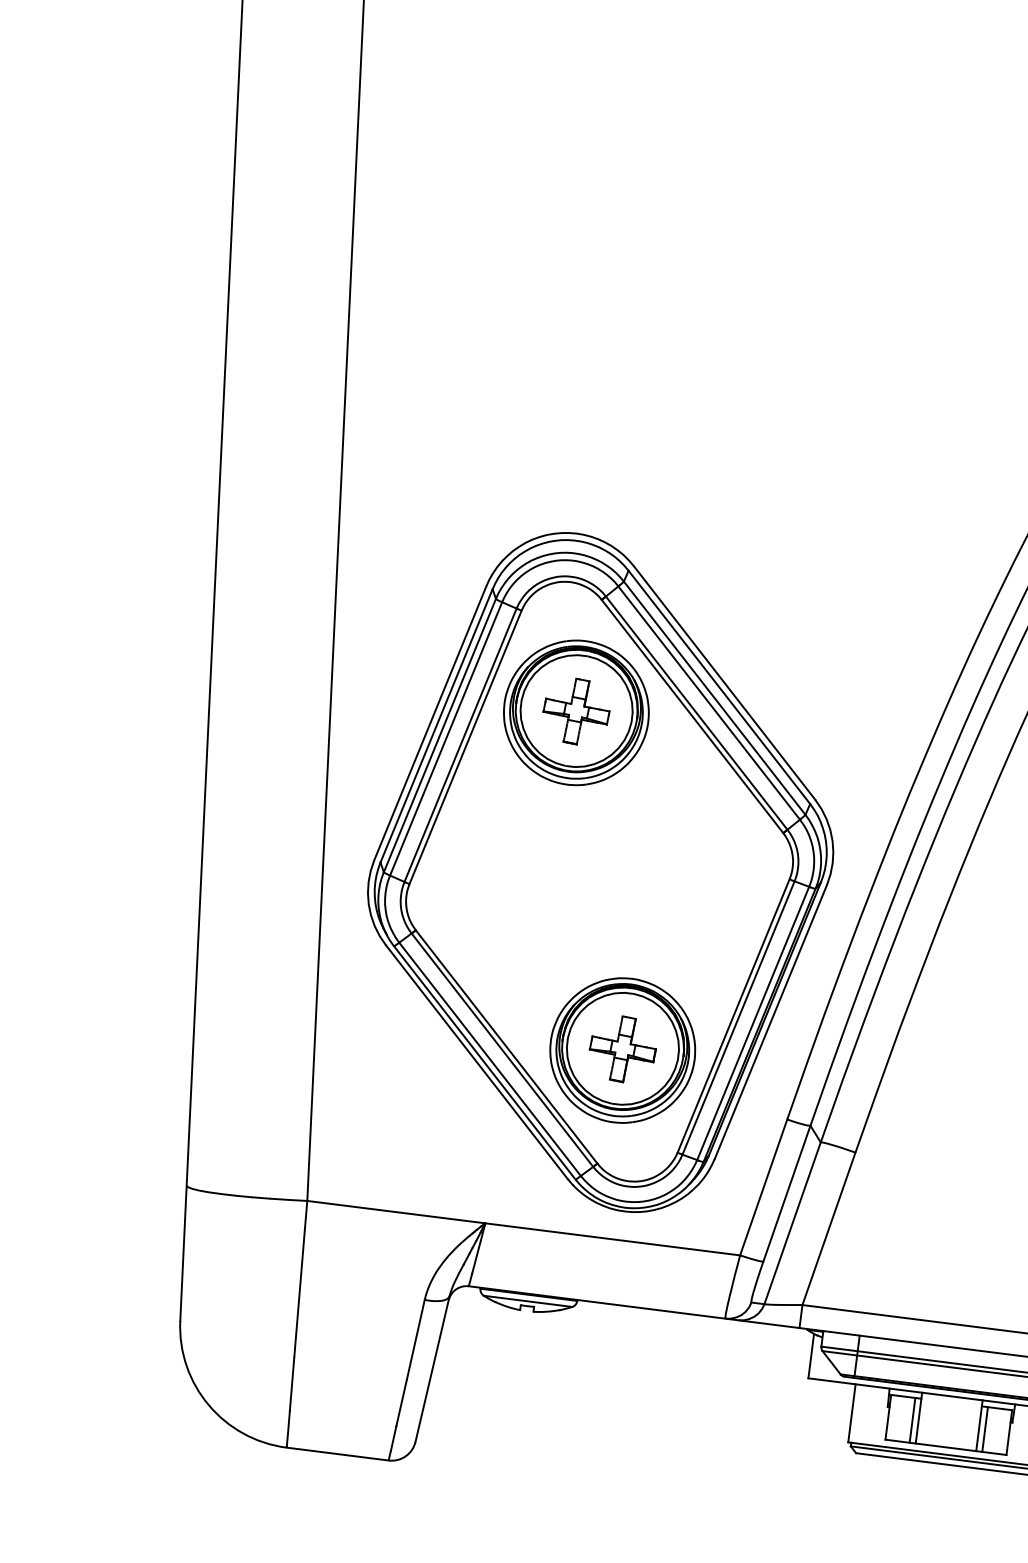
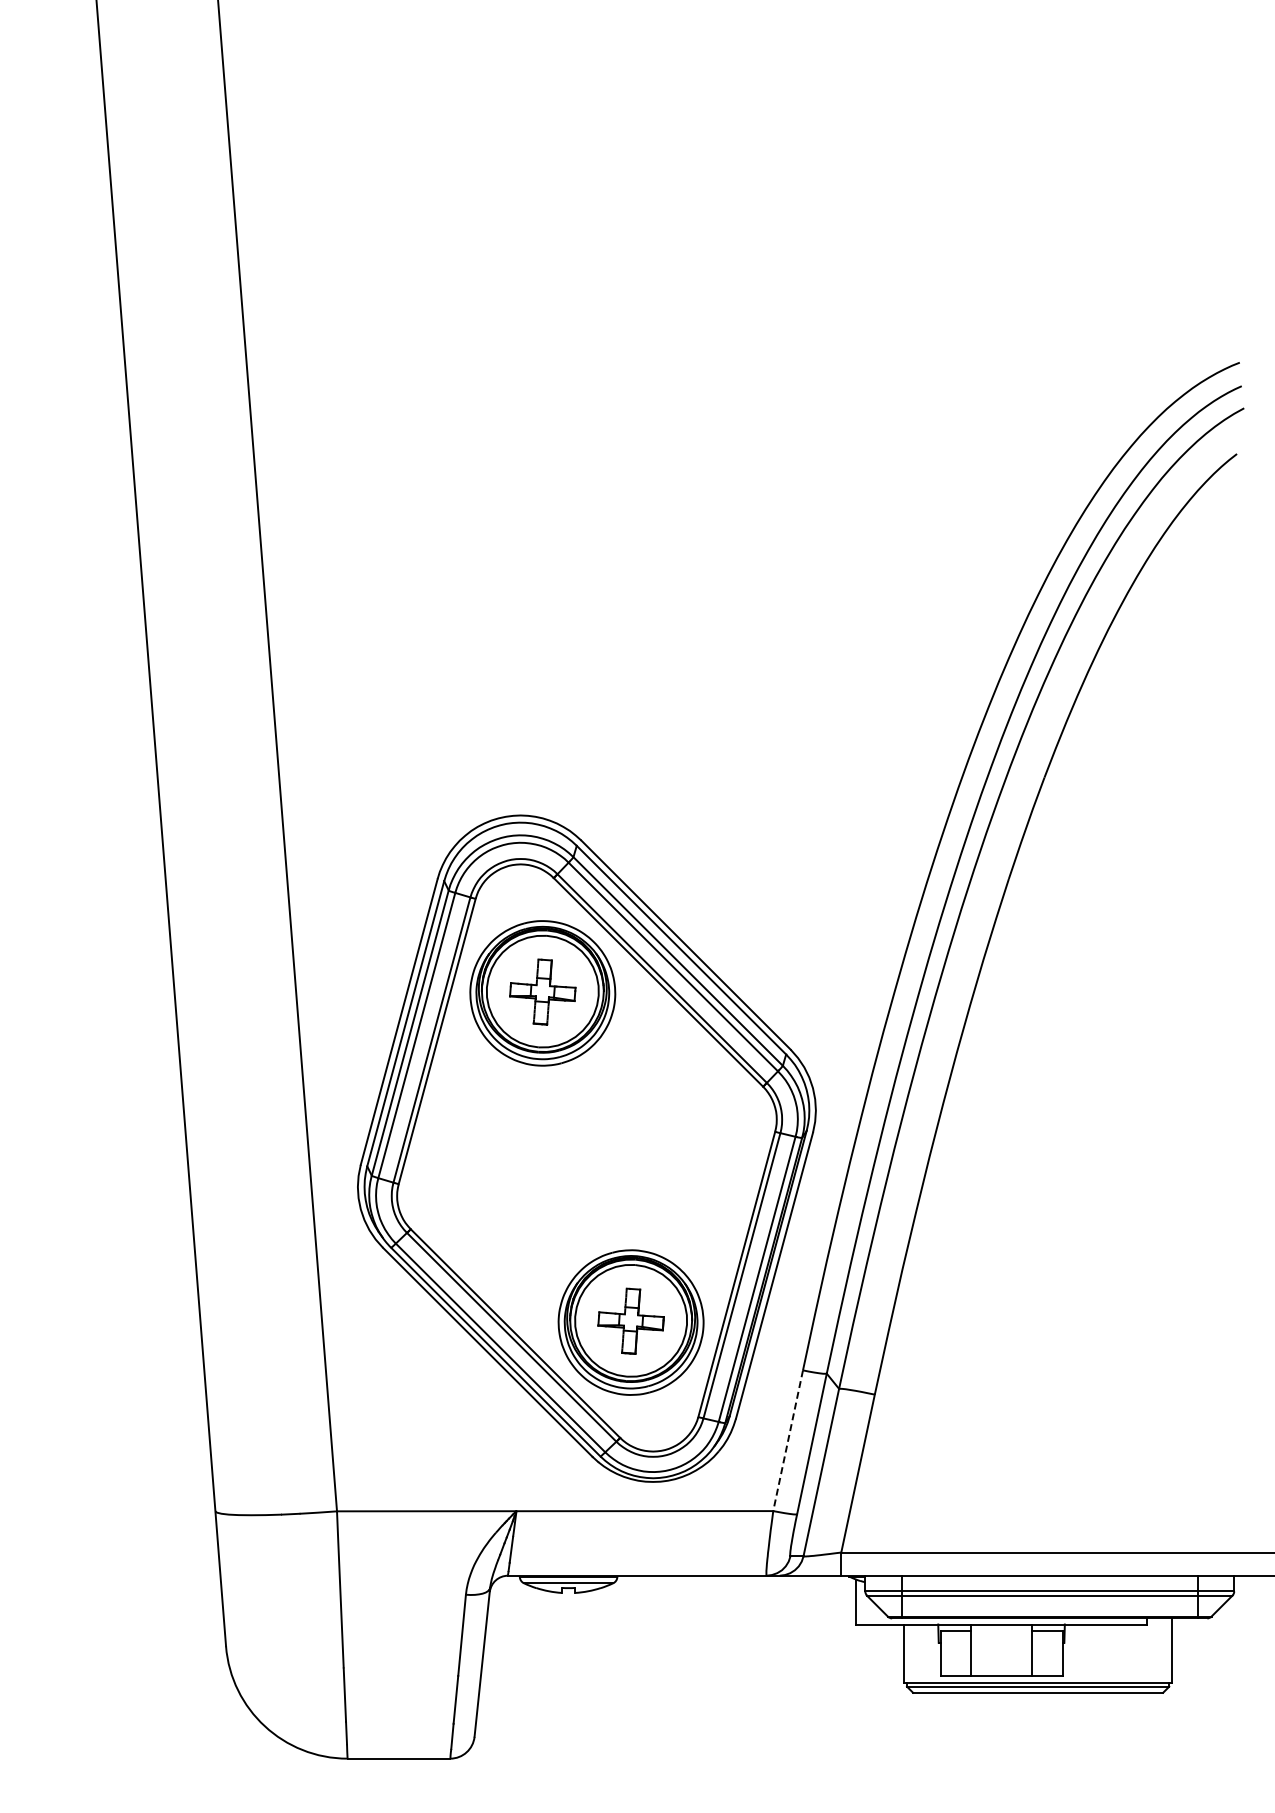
line: (764, 1187) -> (788, 1440), solid -> dashed
line: (912, 1419) -> (964, 1652), removed
line: (985, 1428) -> (1038, 1652), removed

